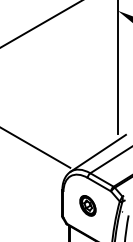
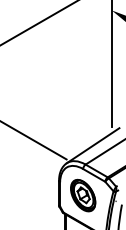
part: (88, 205) -> (83, 195), size x1.67

